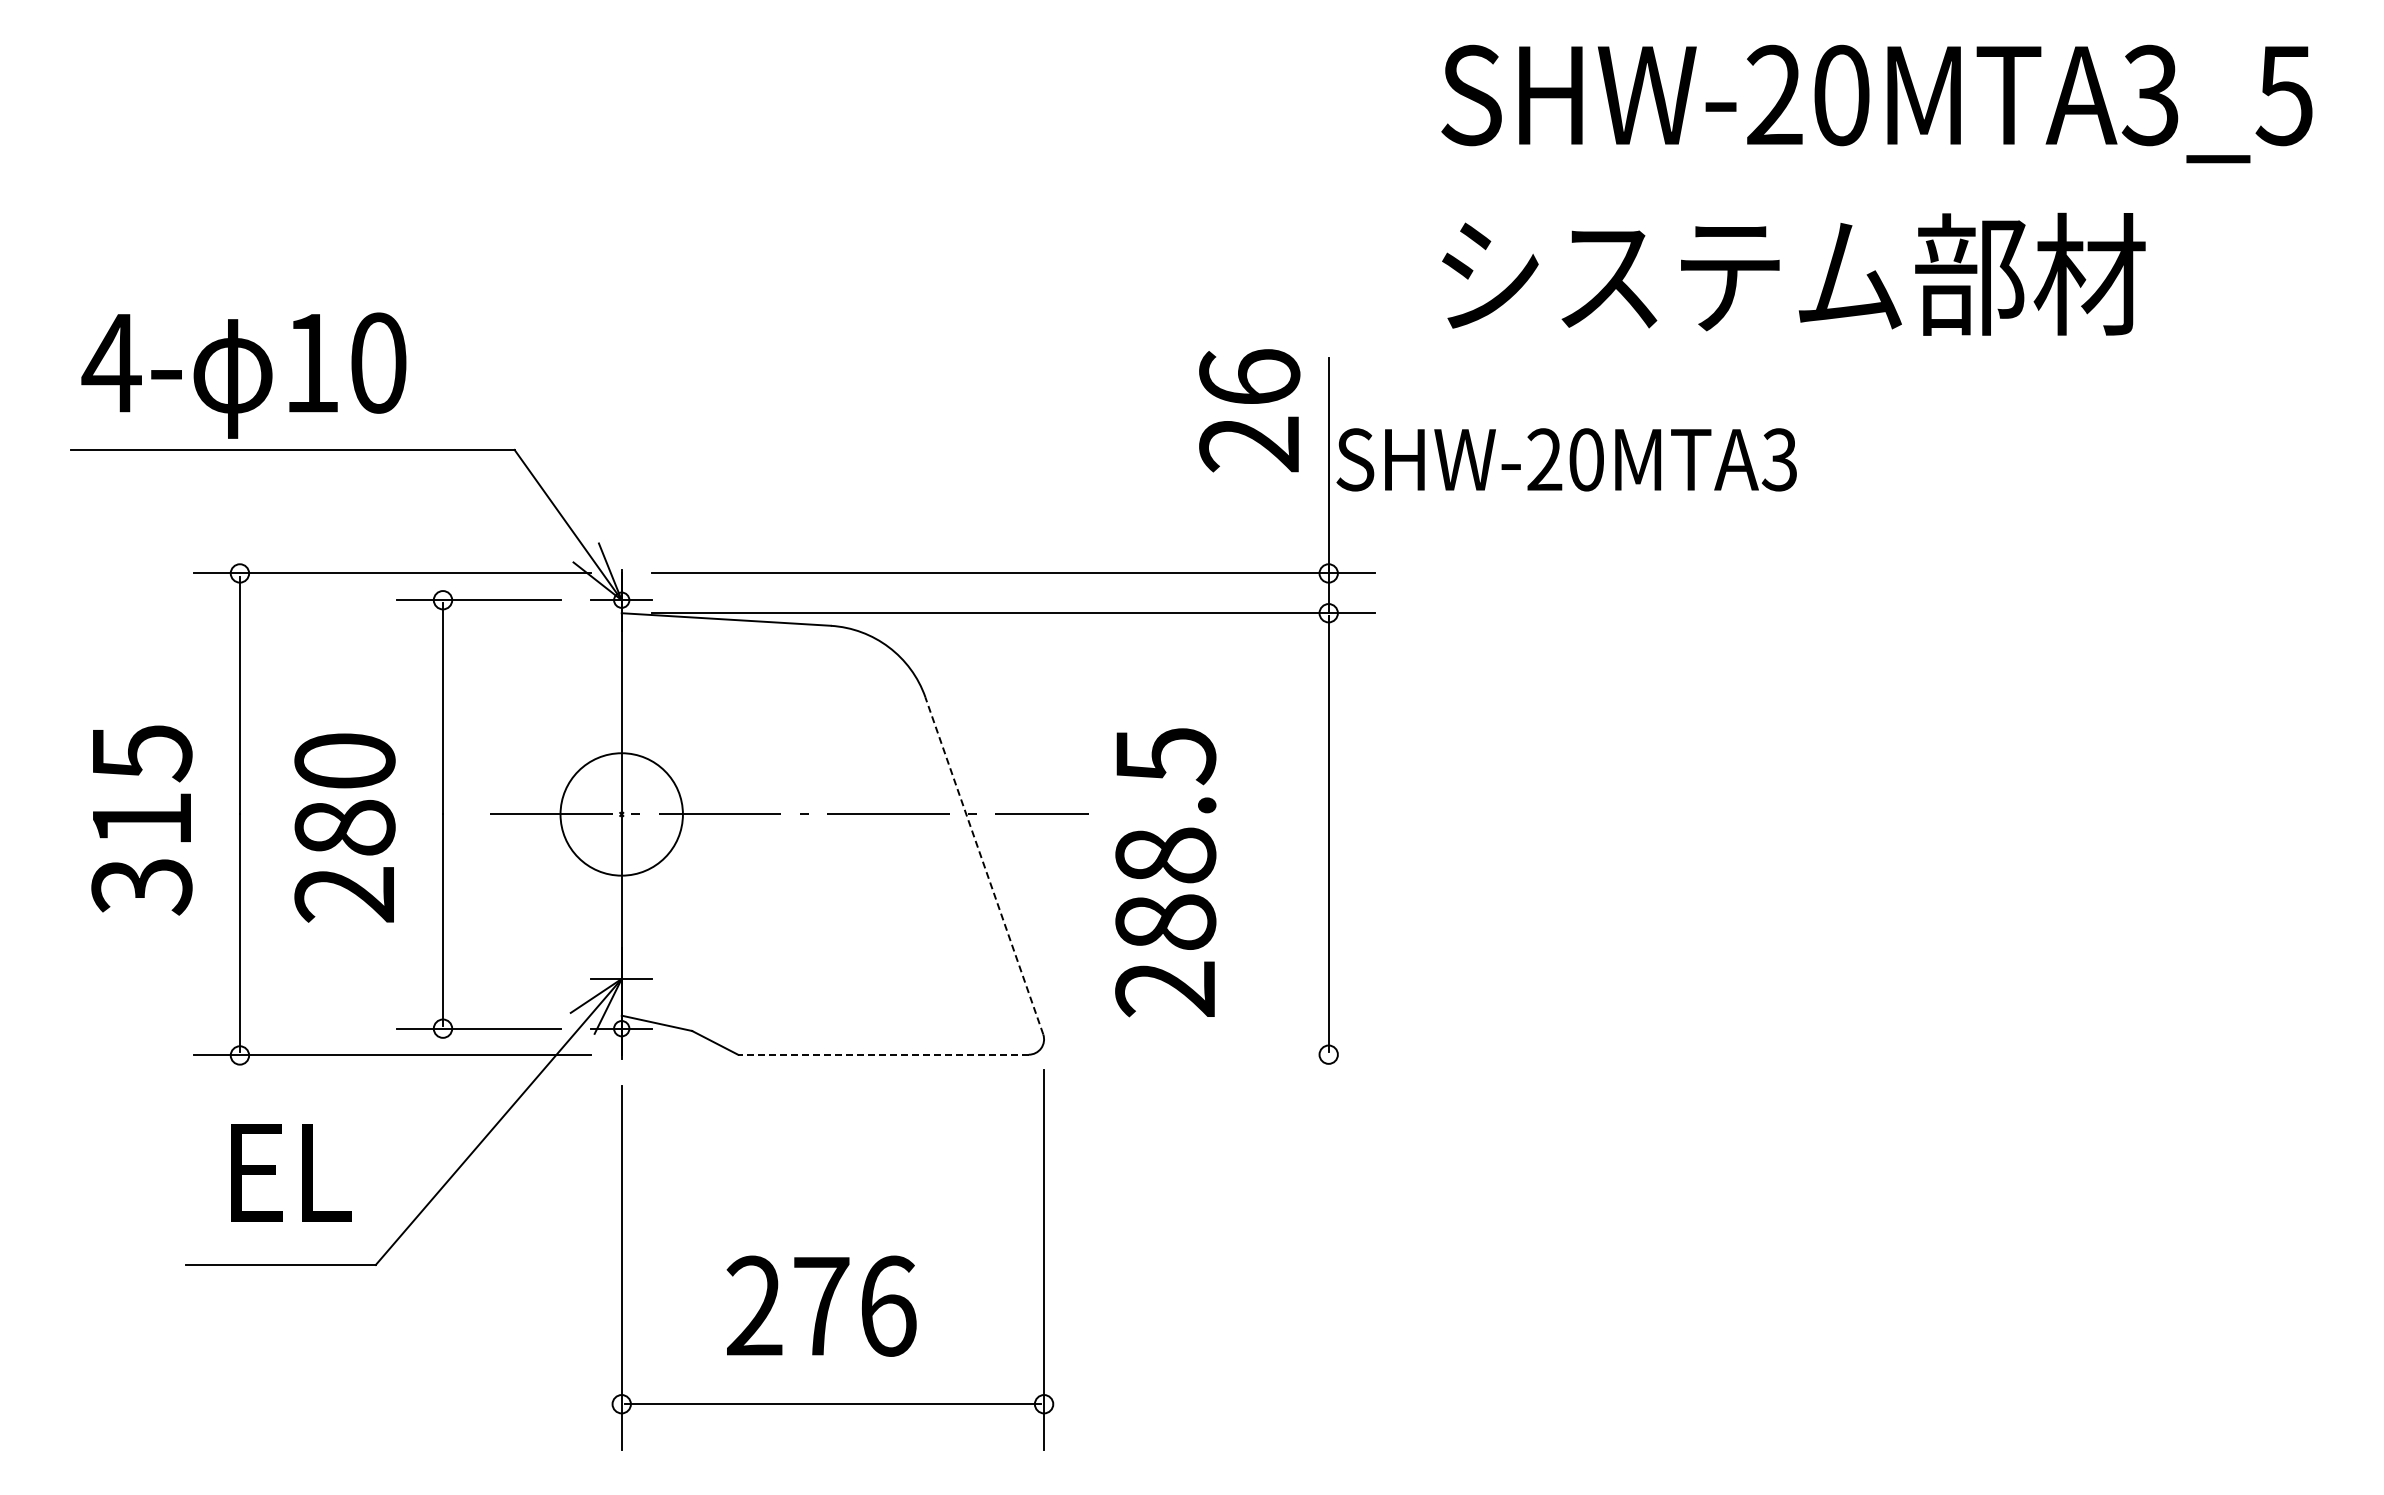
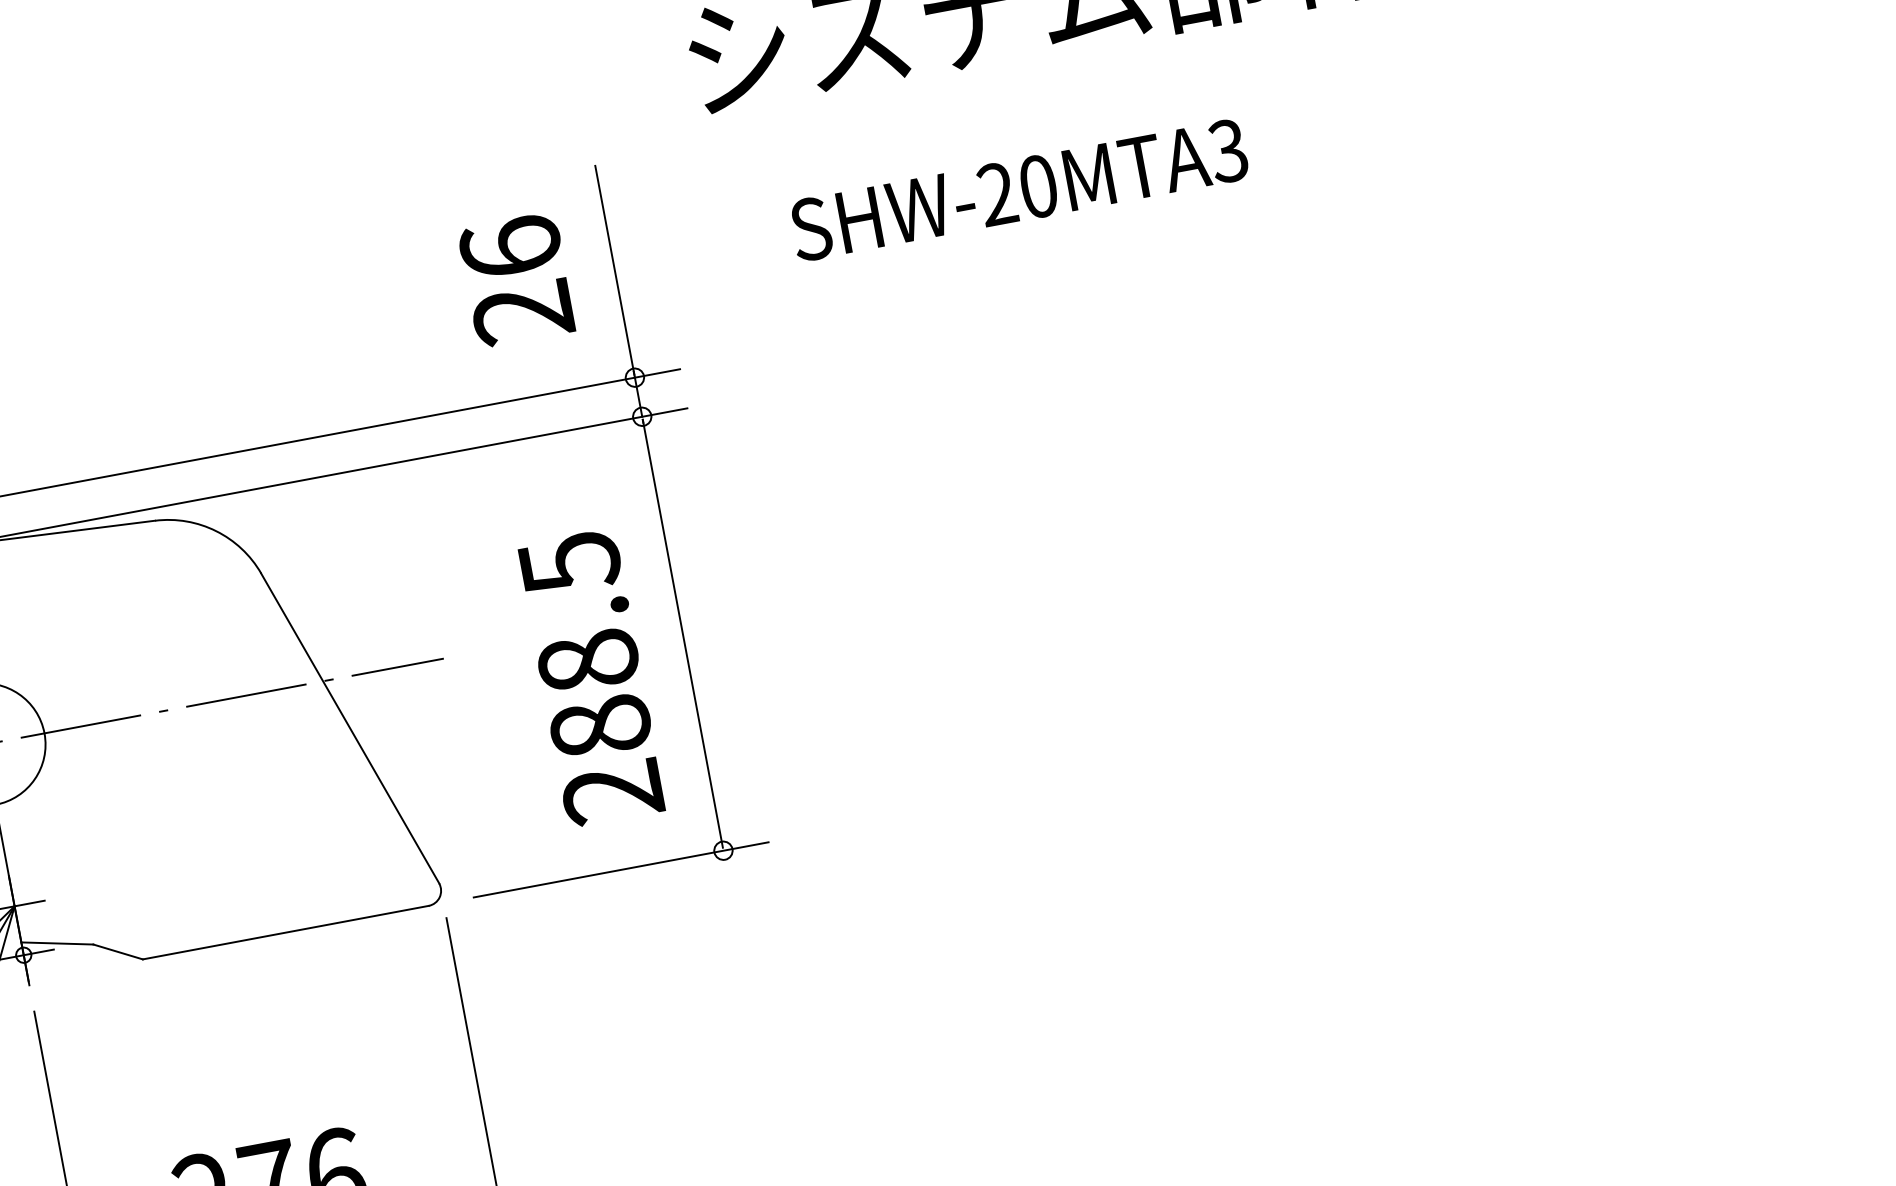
text: (1249, 410) -> (516, 279), moved
text: (1566, 459) -> (1018, 189), moved
line: (984, 865) -> (350, 728), dashed -> solid
text: (1165, 872) -> (591, 677), moved
line: (882, 1054) -> (284, 932), dashed -> solid
line: (1224, 1054) -> (620, 869), added

